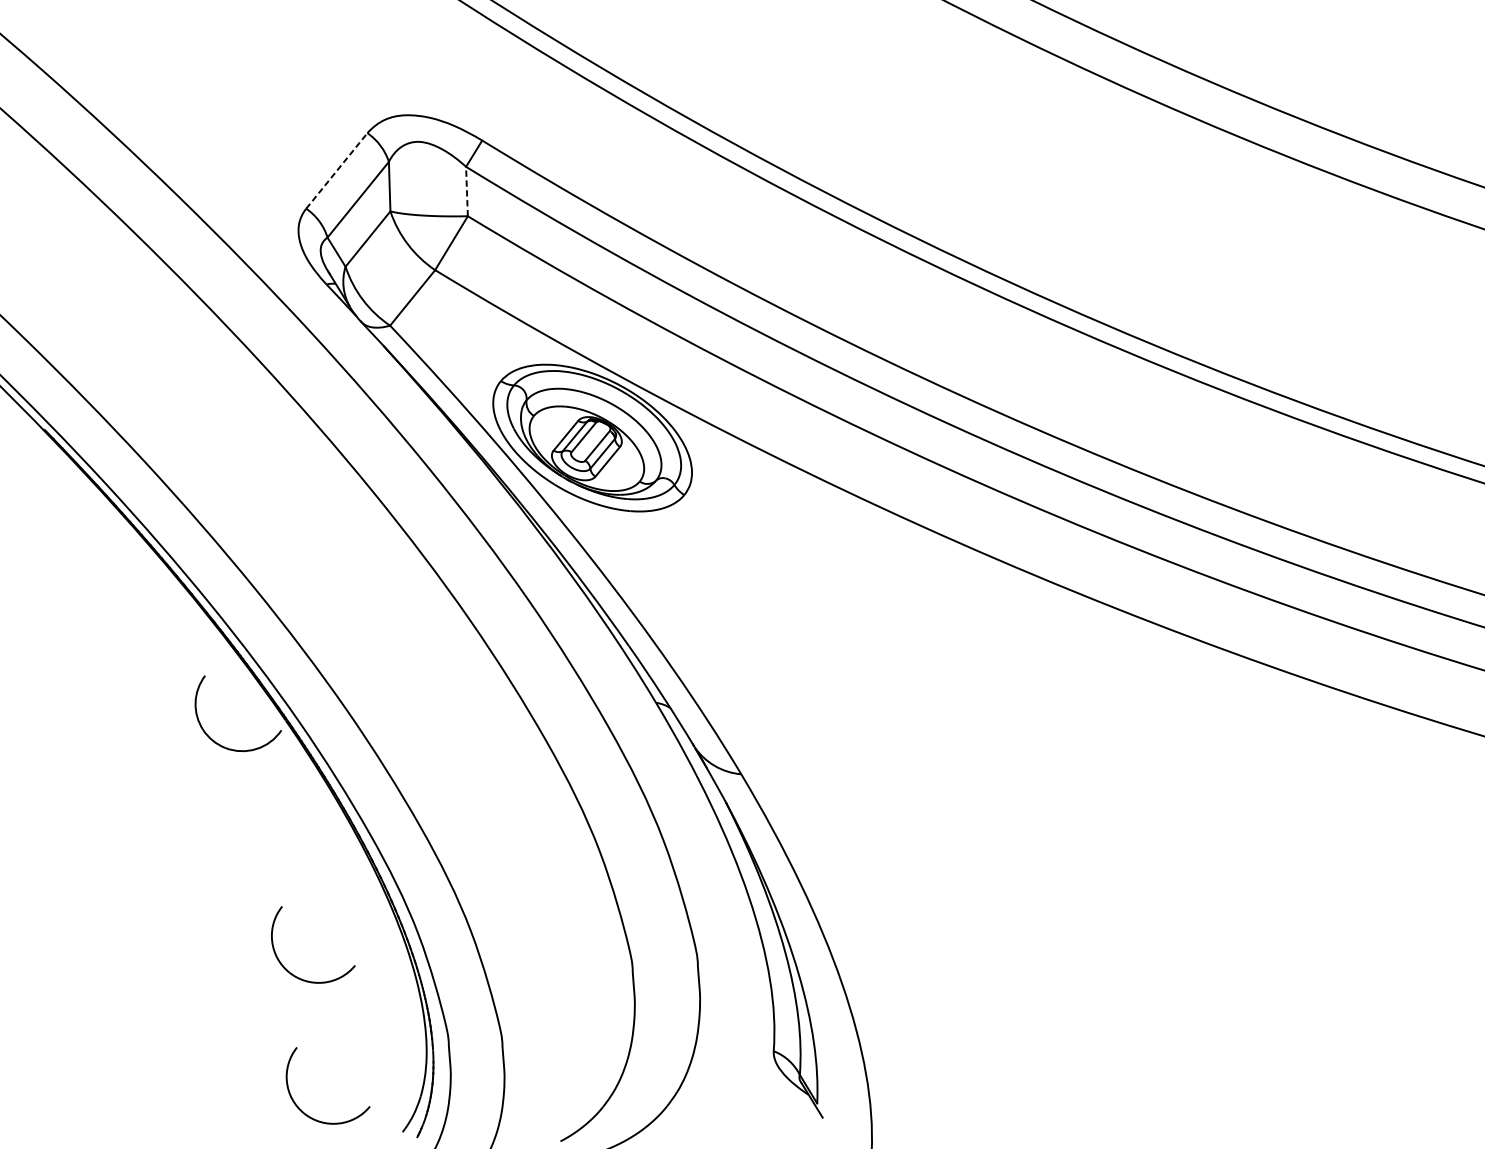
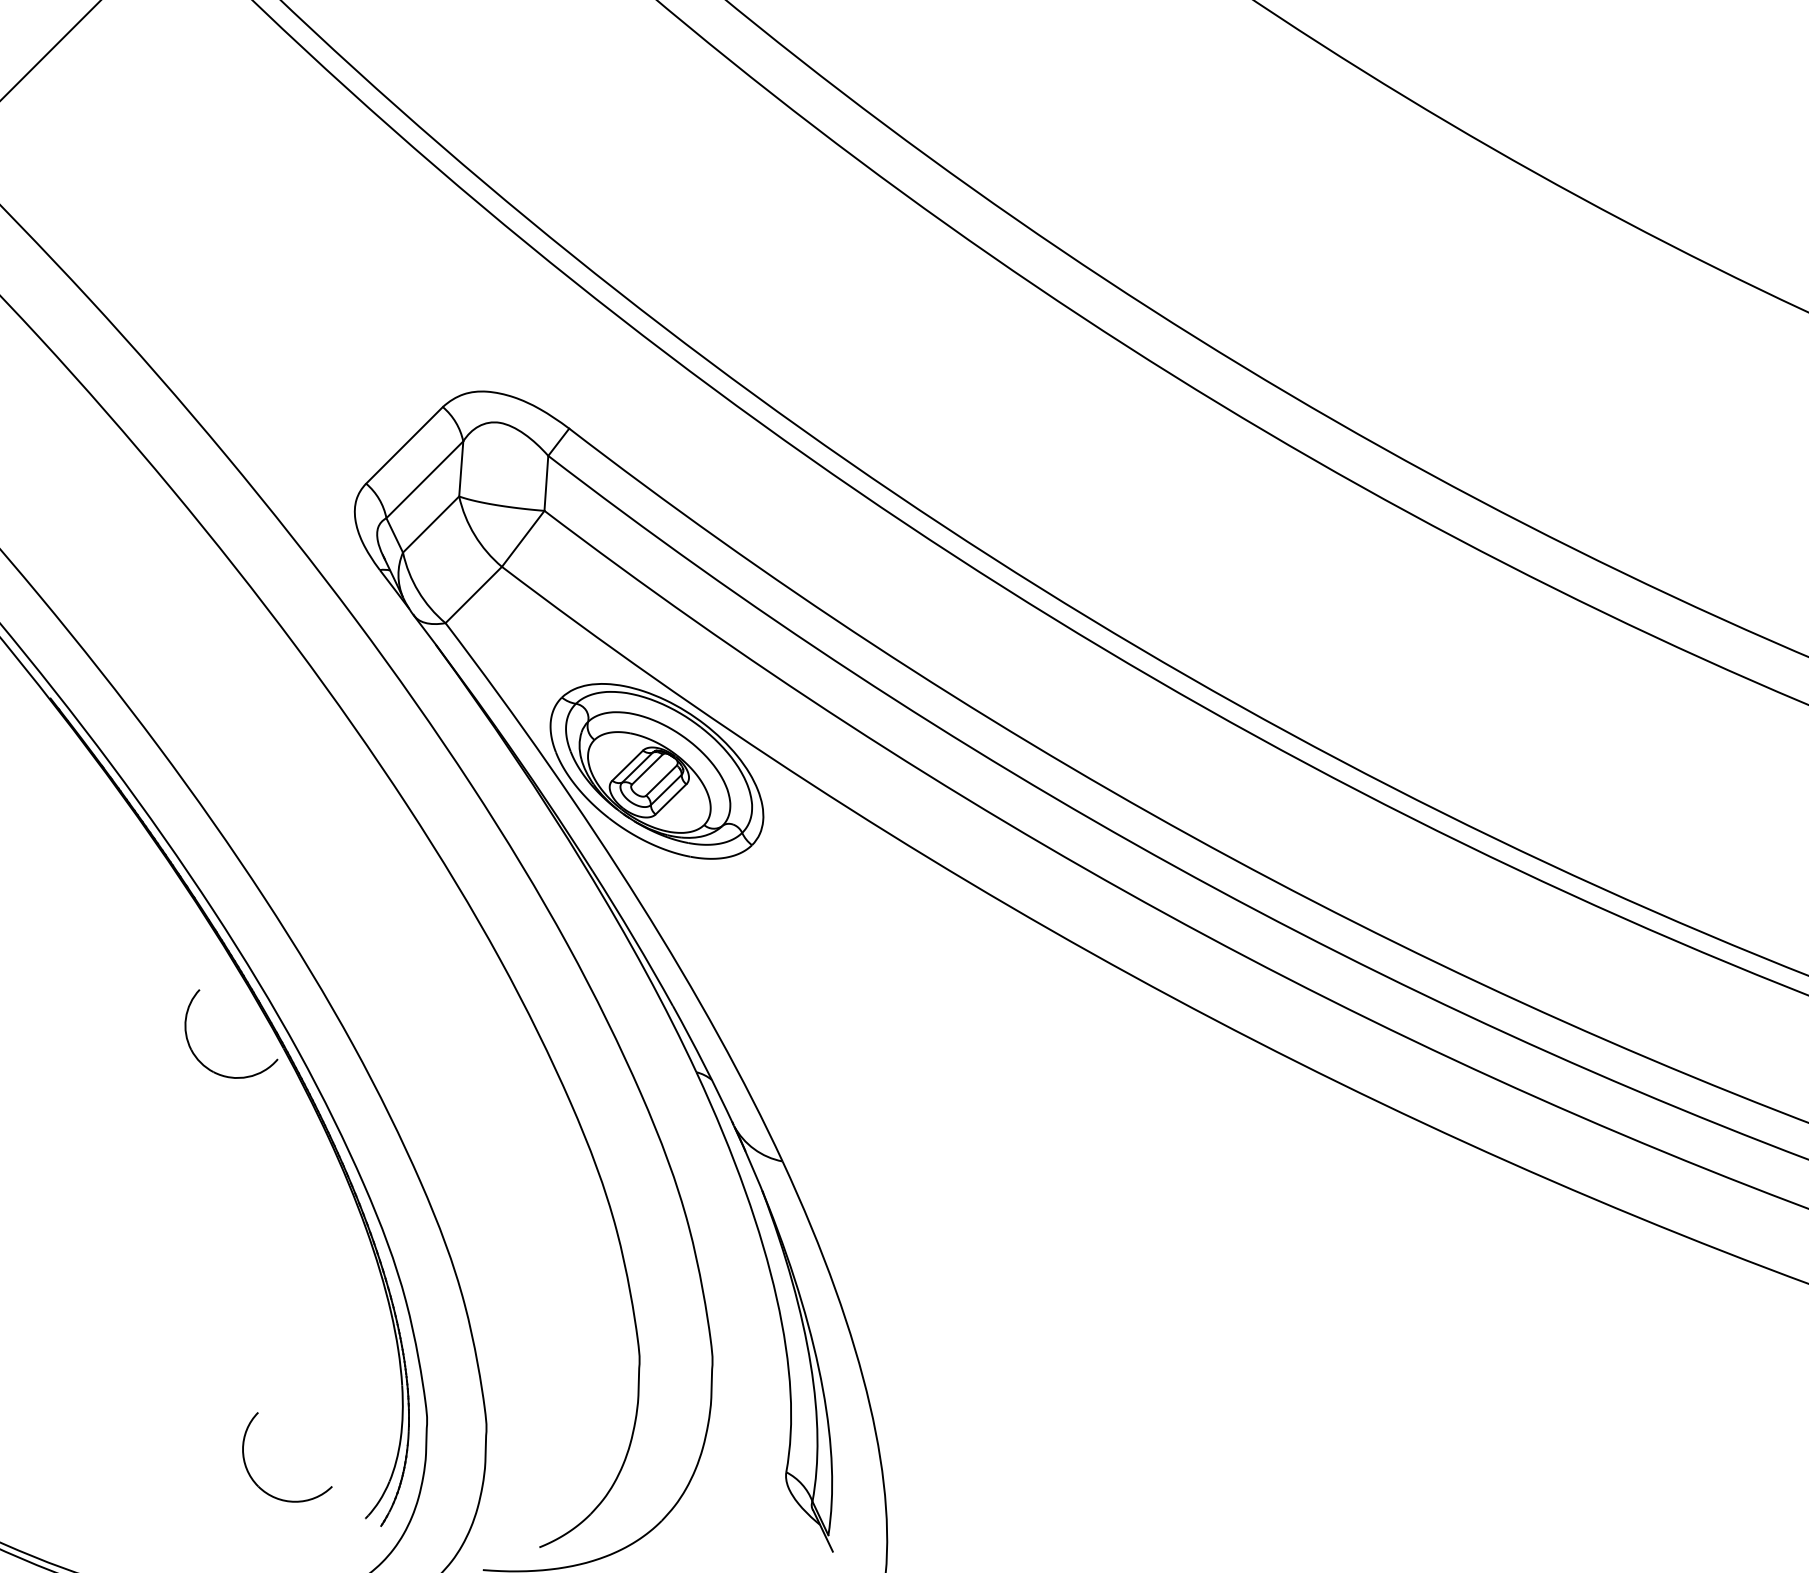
line: (336, 171) -> (404, 445), dashed -> solid
line: (467, 191) -> (546, 483), dashed -> solid
part: (287, 969) -> (256, 1324), removed

